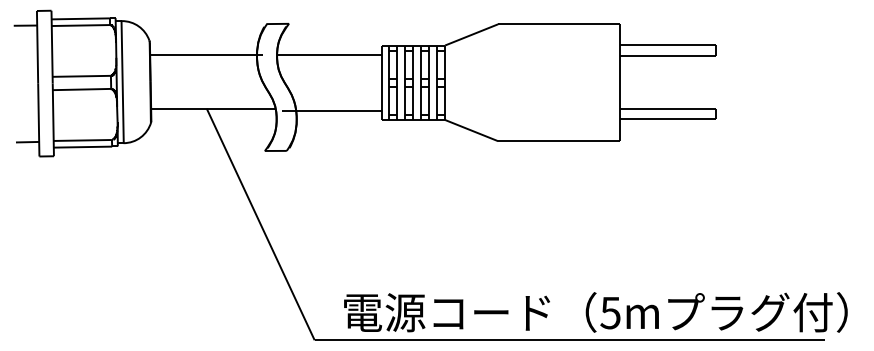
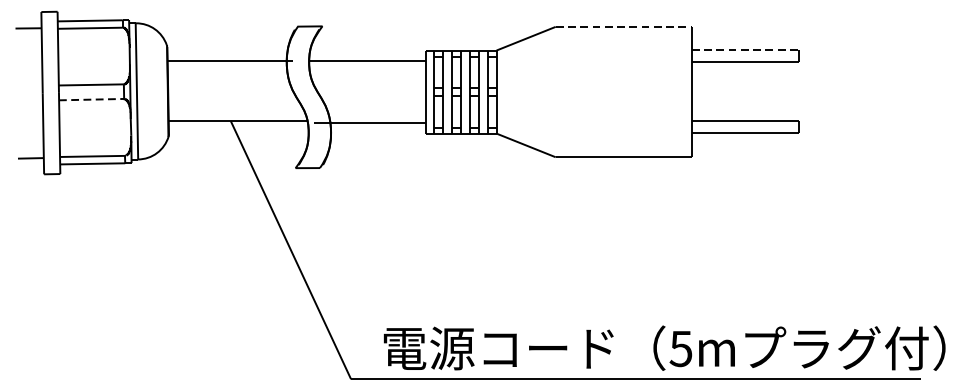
line: (559, 24) -> (624, 27), solid -> dashed
line: (668, 45) -> (745, 50), solid -> dashed
line: (82, 89) -> (92, 99), solid -> dashed

